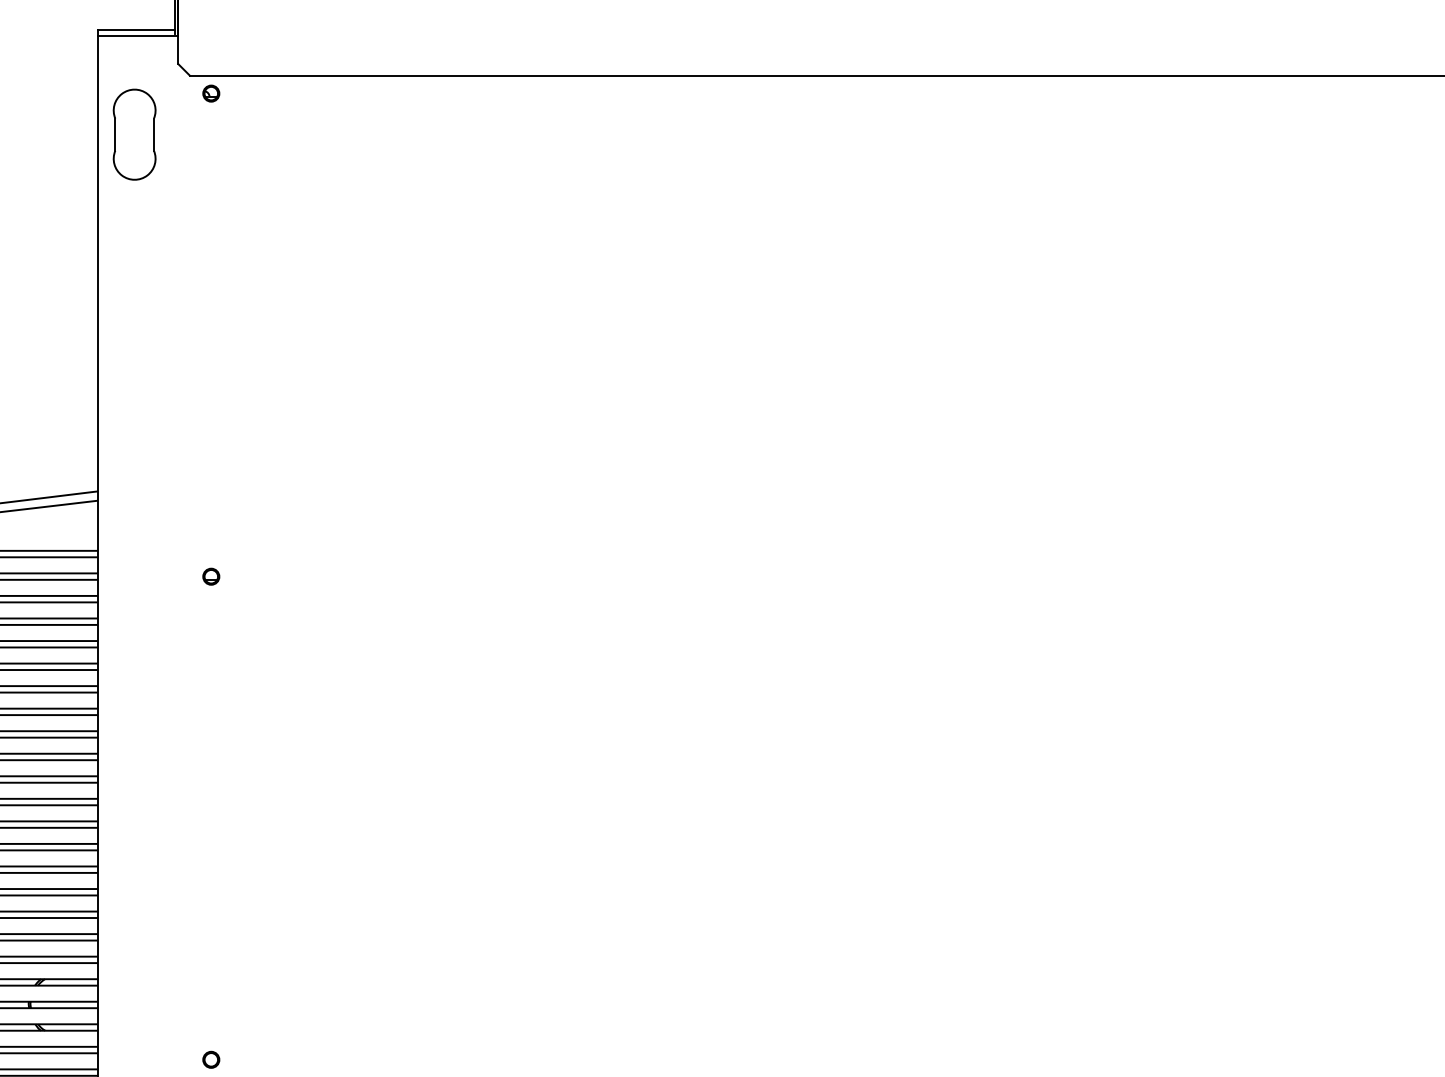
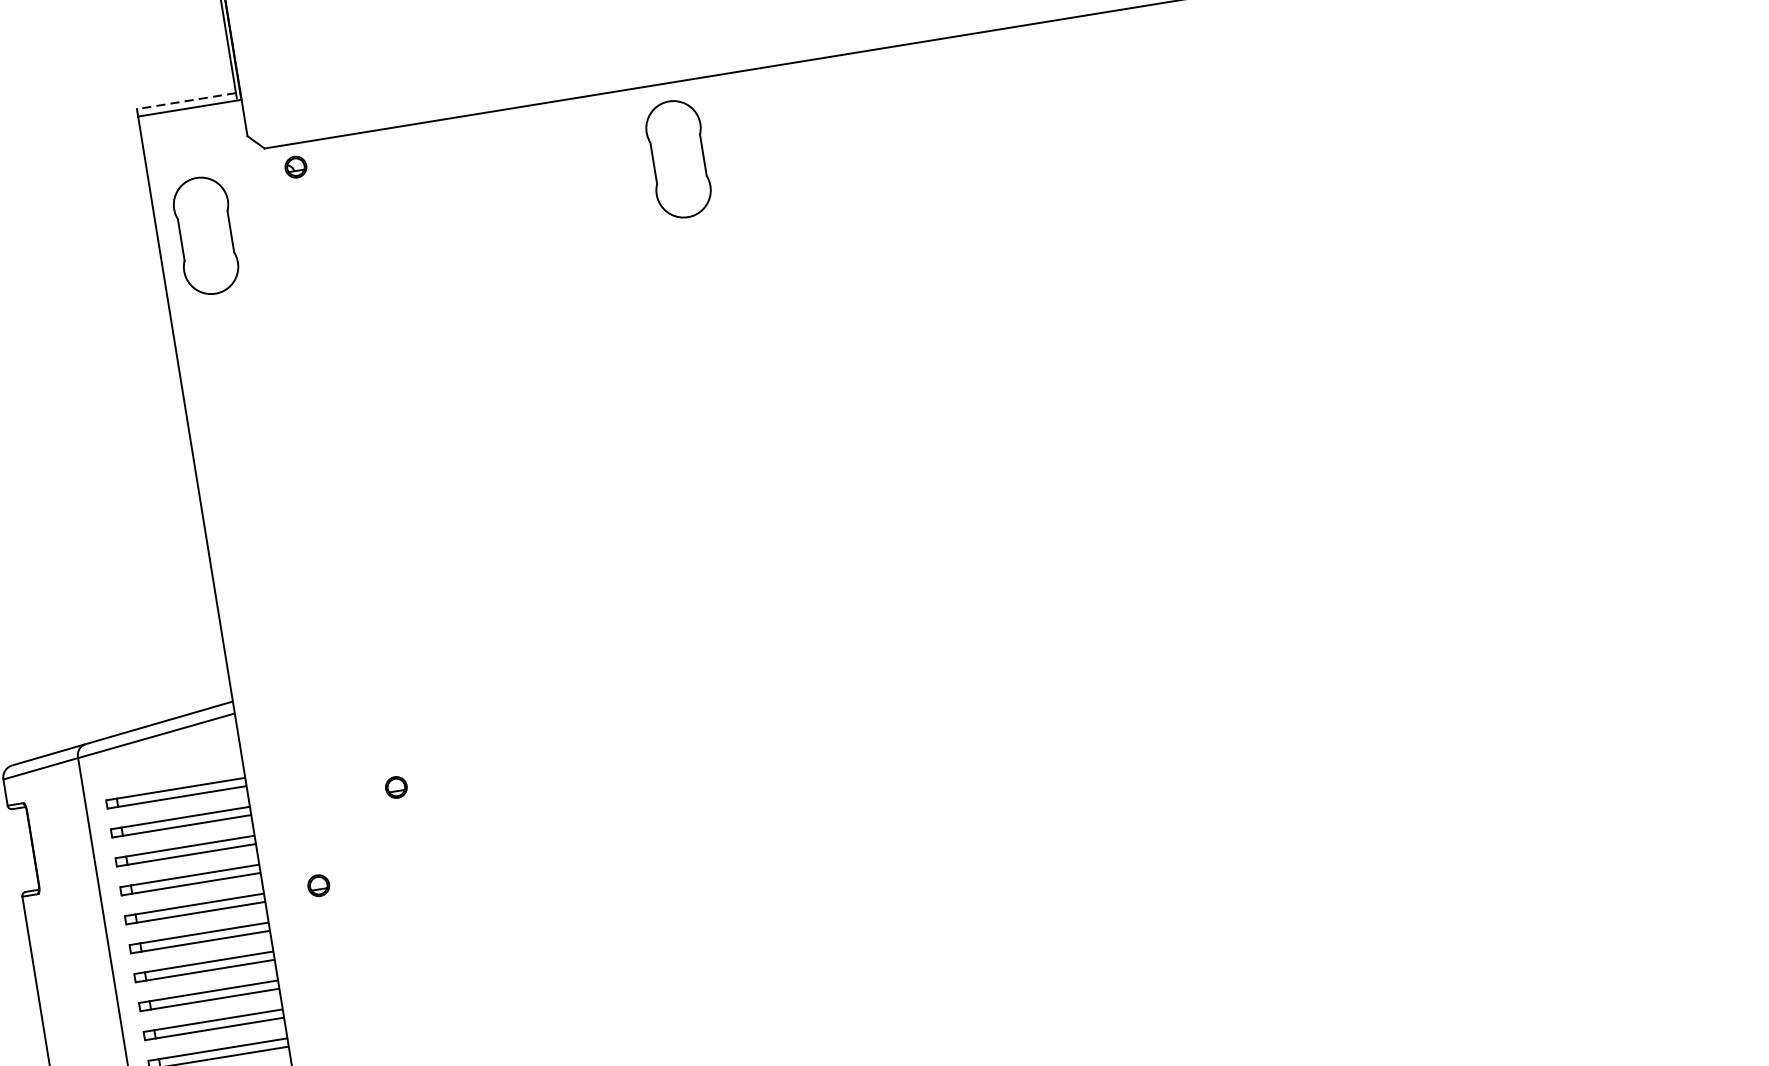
line: (136, 30) -> (186, 101), solid -> dashed
part: (502, 134) -> (678, 159), added
part: (140, 641) -> (318, 885), added

